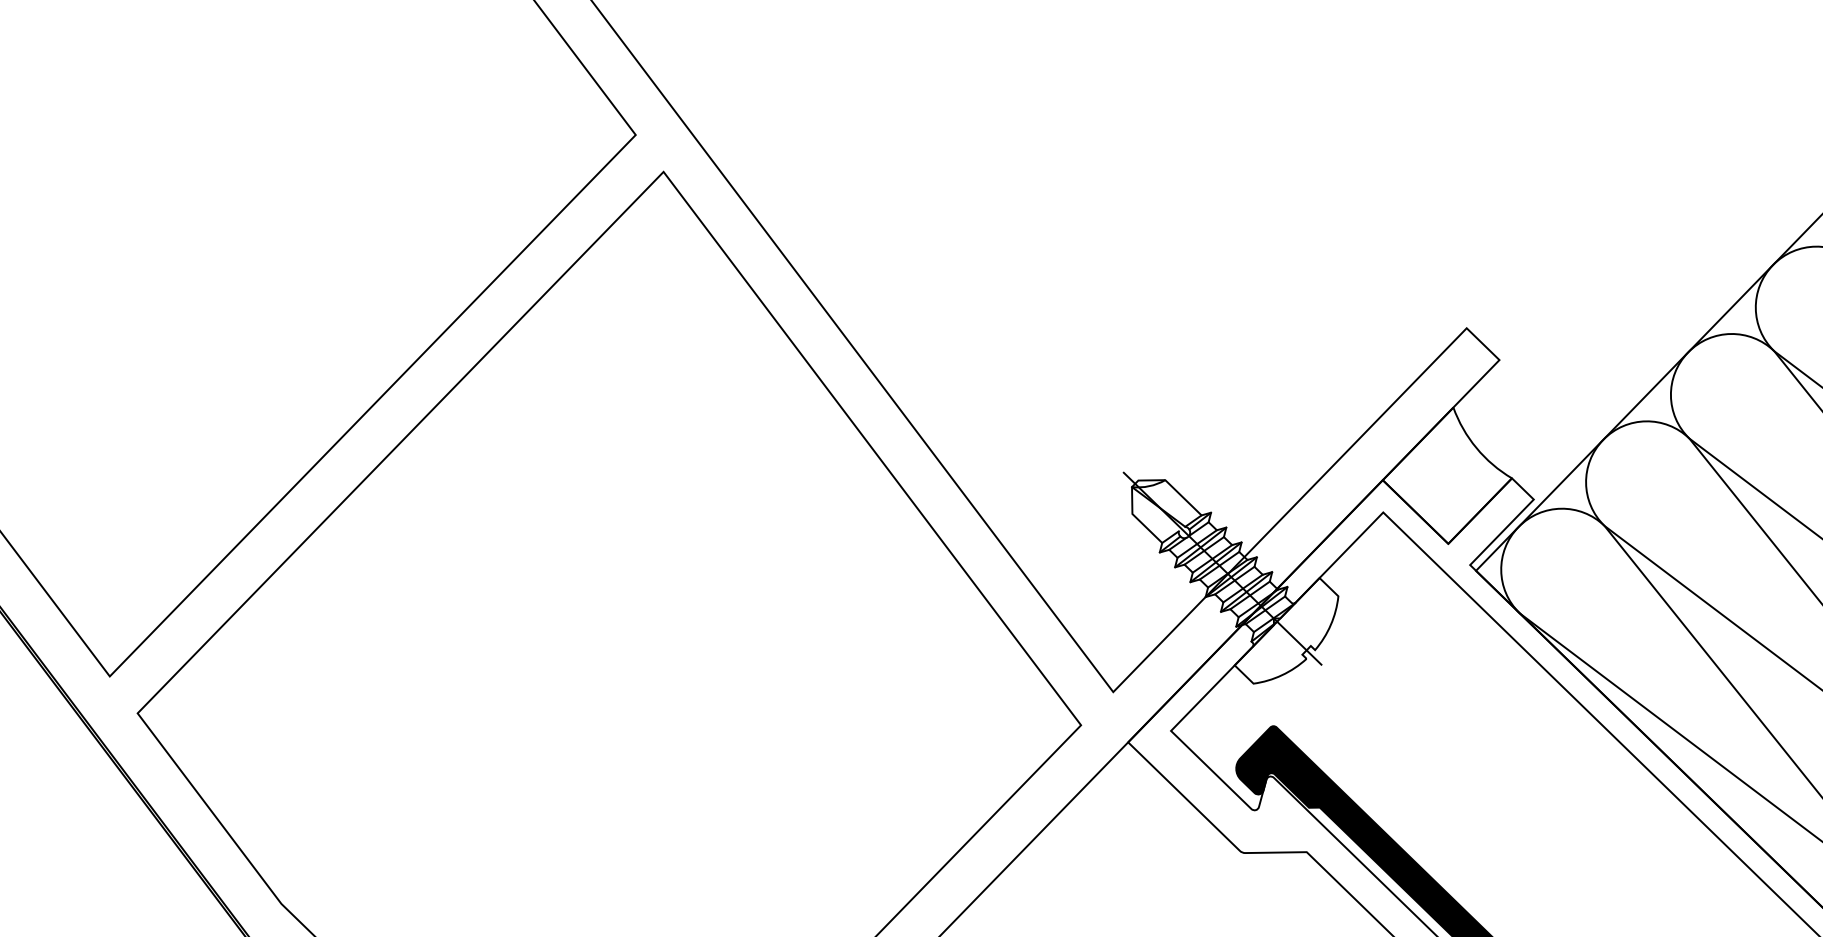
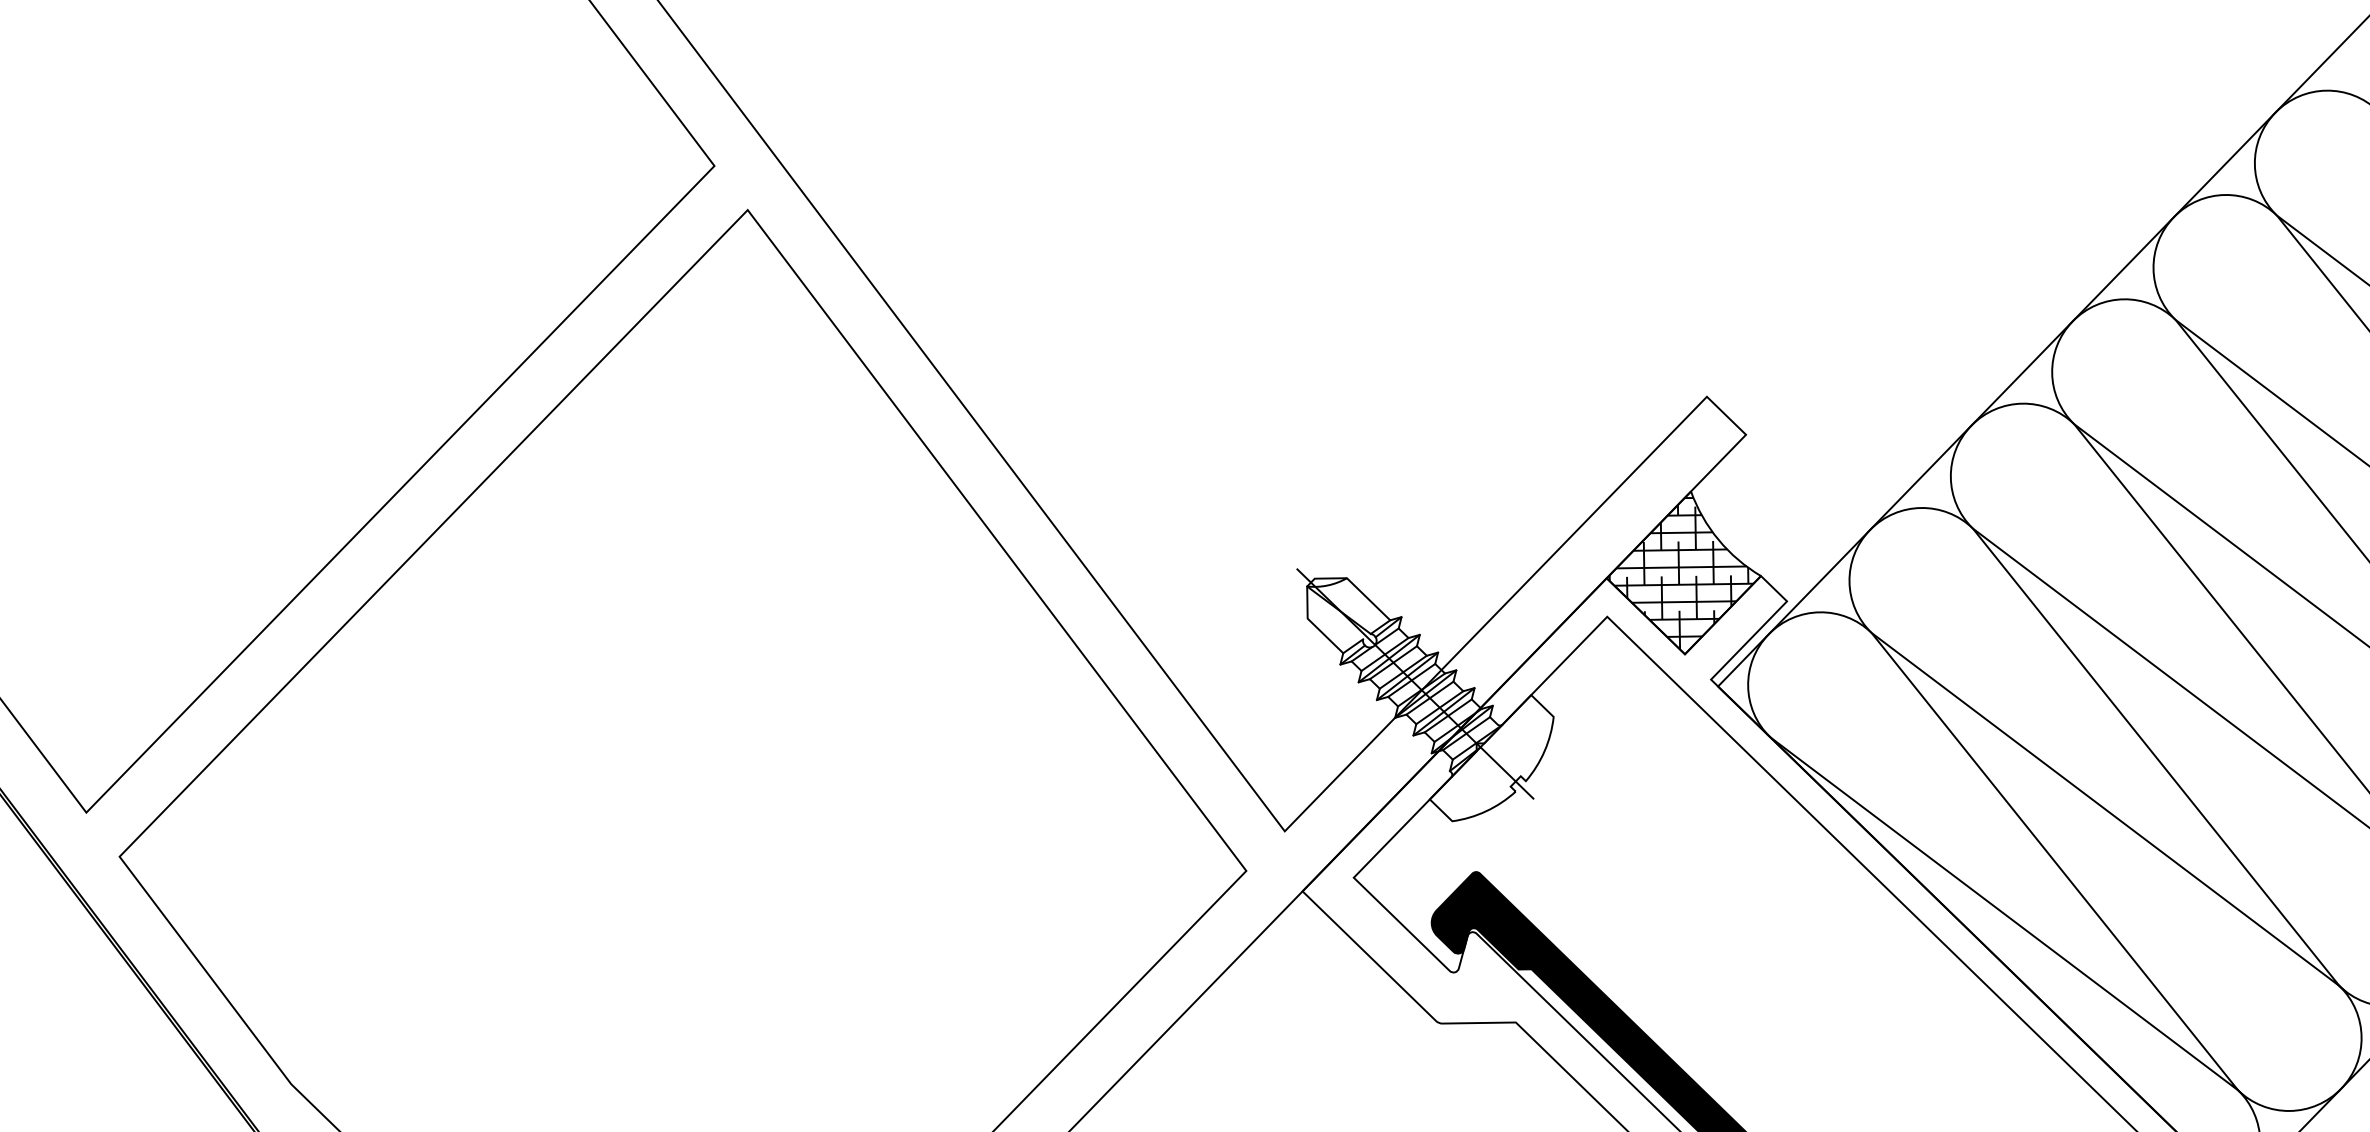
hatch: (1445, 477) -> (1681, 575), added

